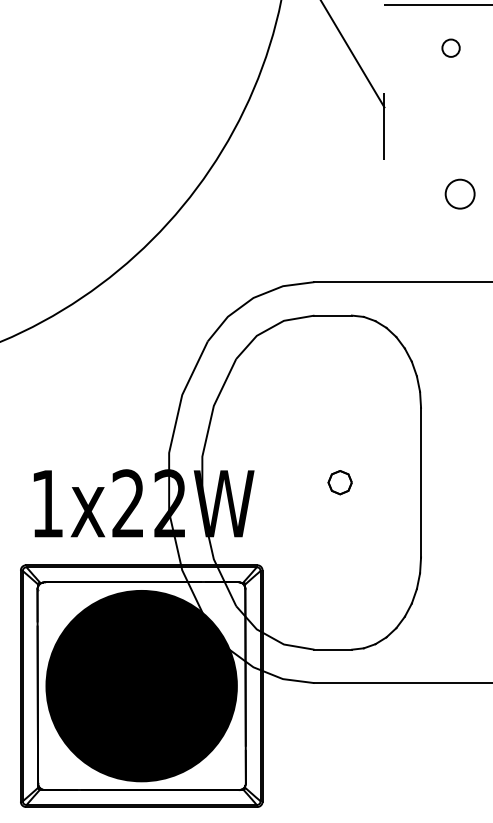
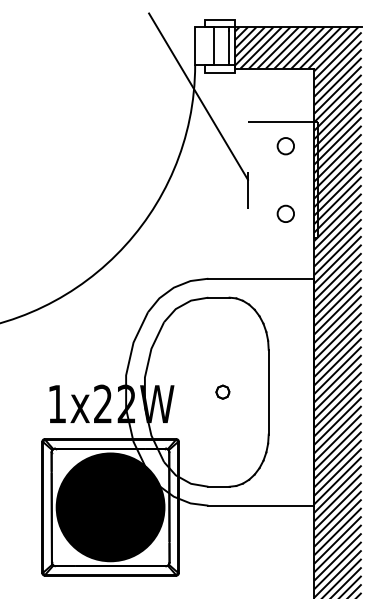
circle: (450, 48) -> (285, 146), size x1.67
circle: (459, 193) -> (285, 213), moved

